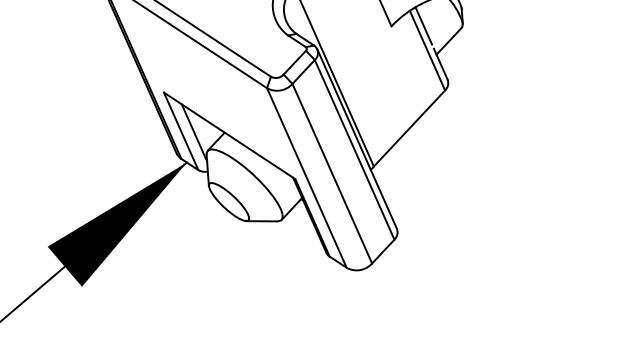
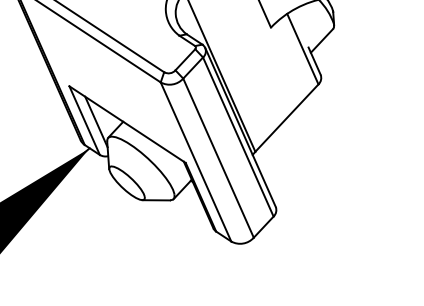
line: (423, 25) -> (299, 26), removed

